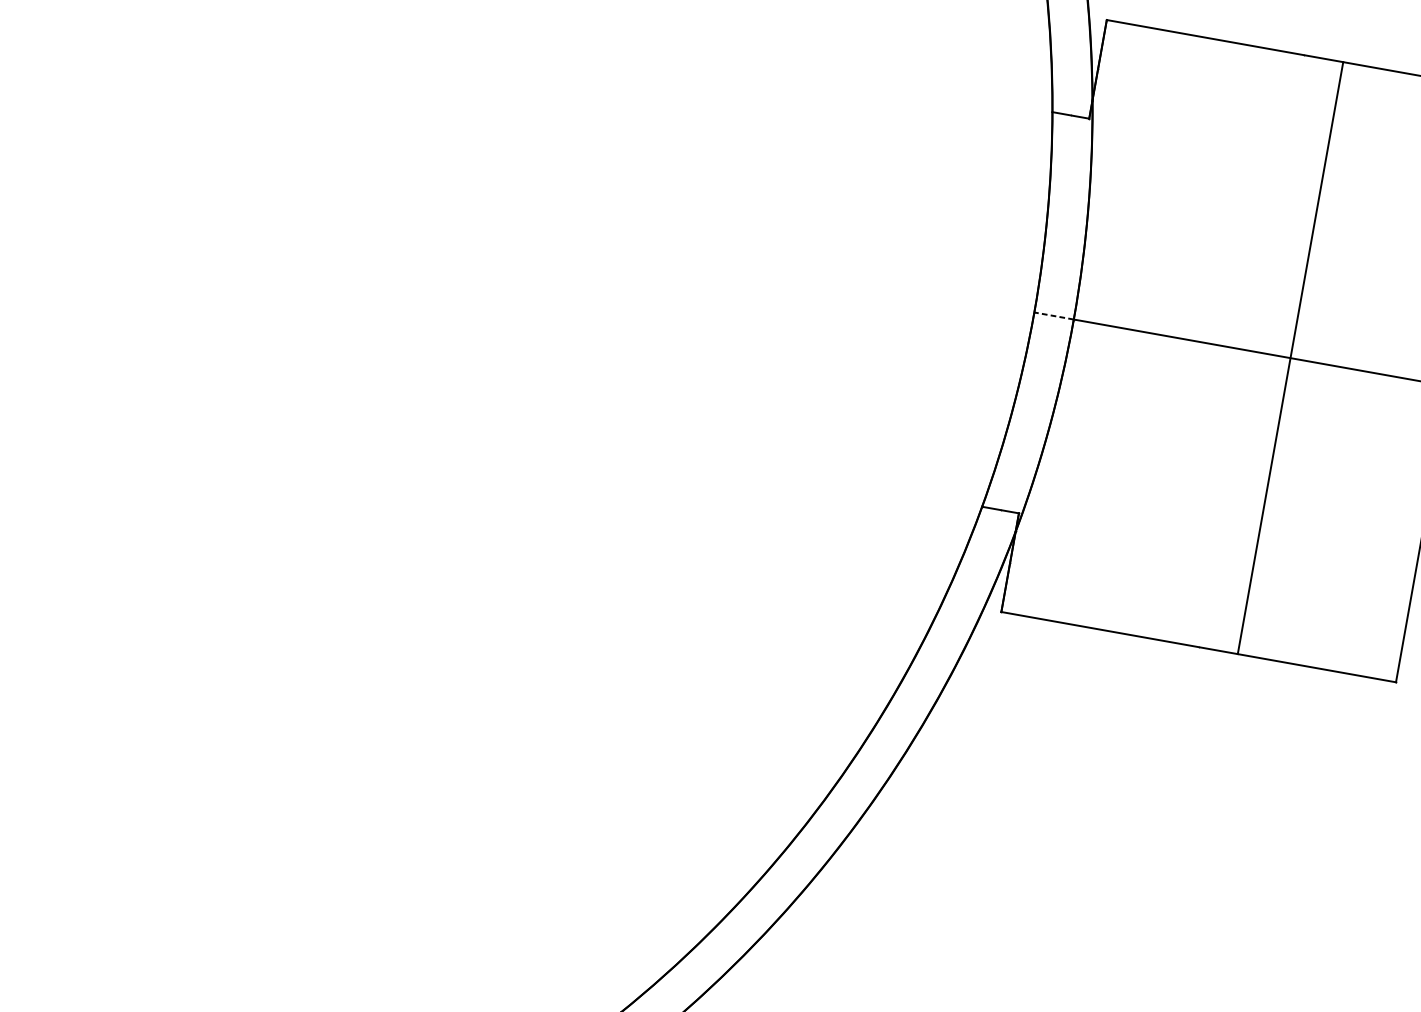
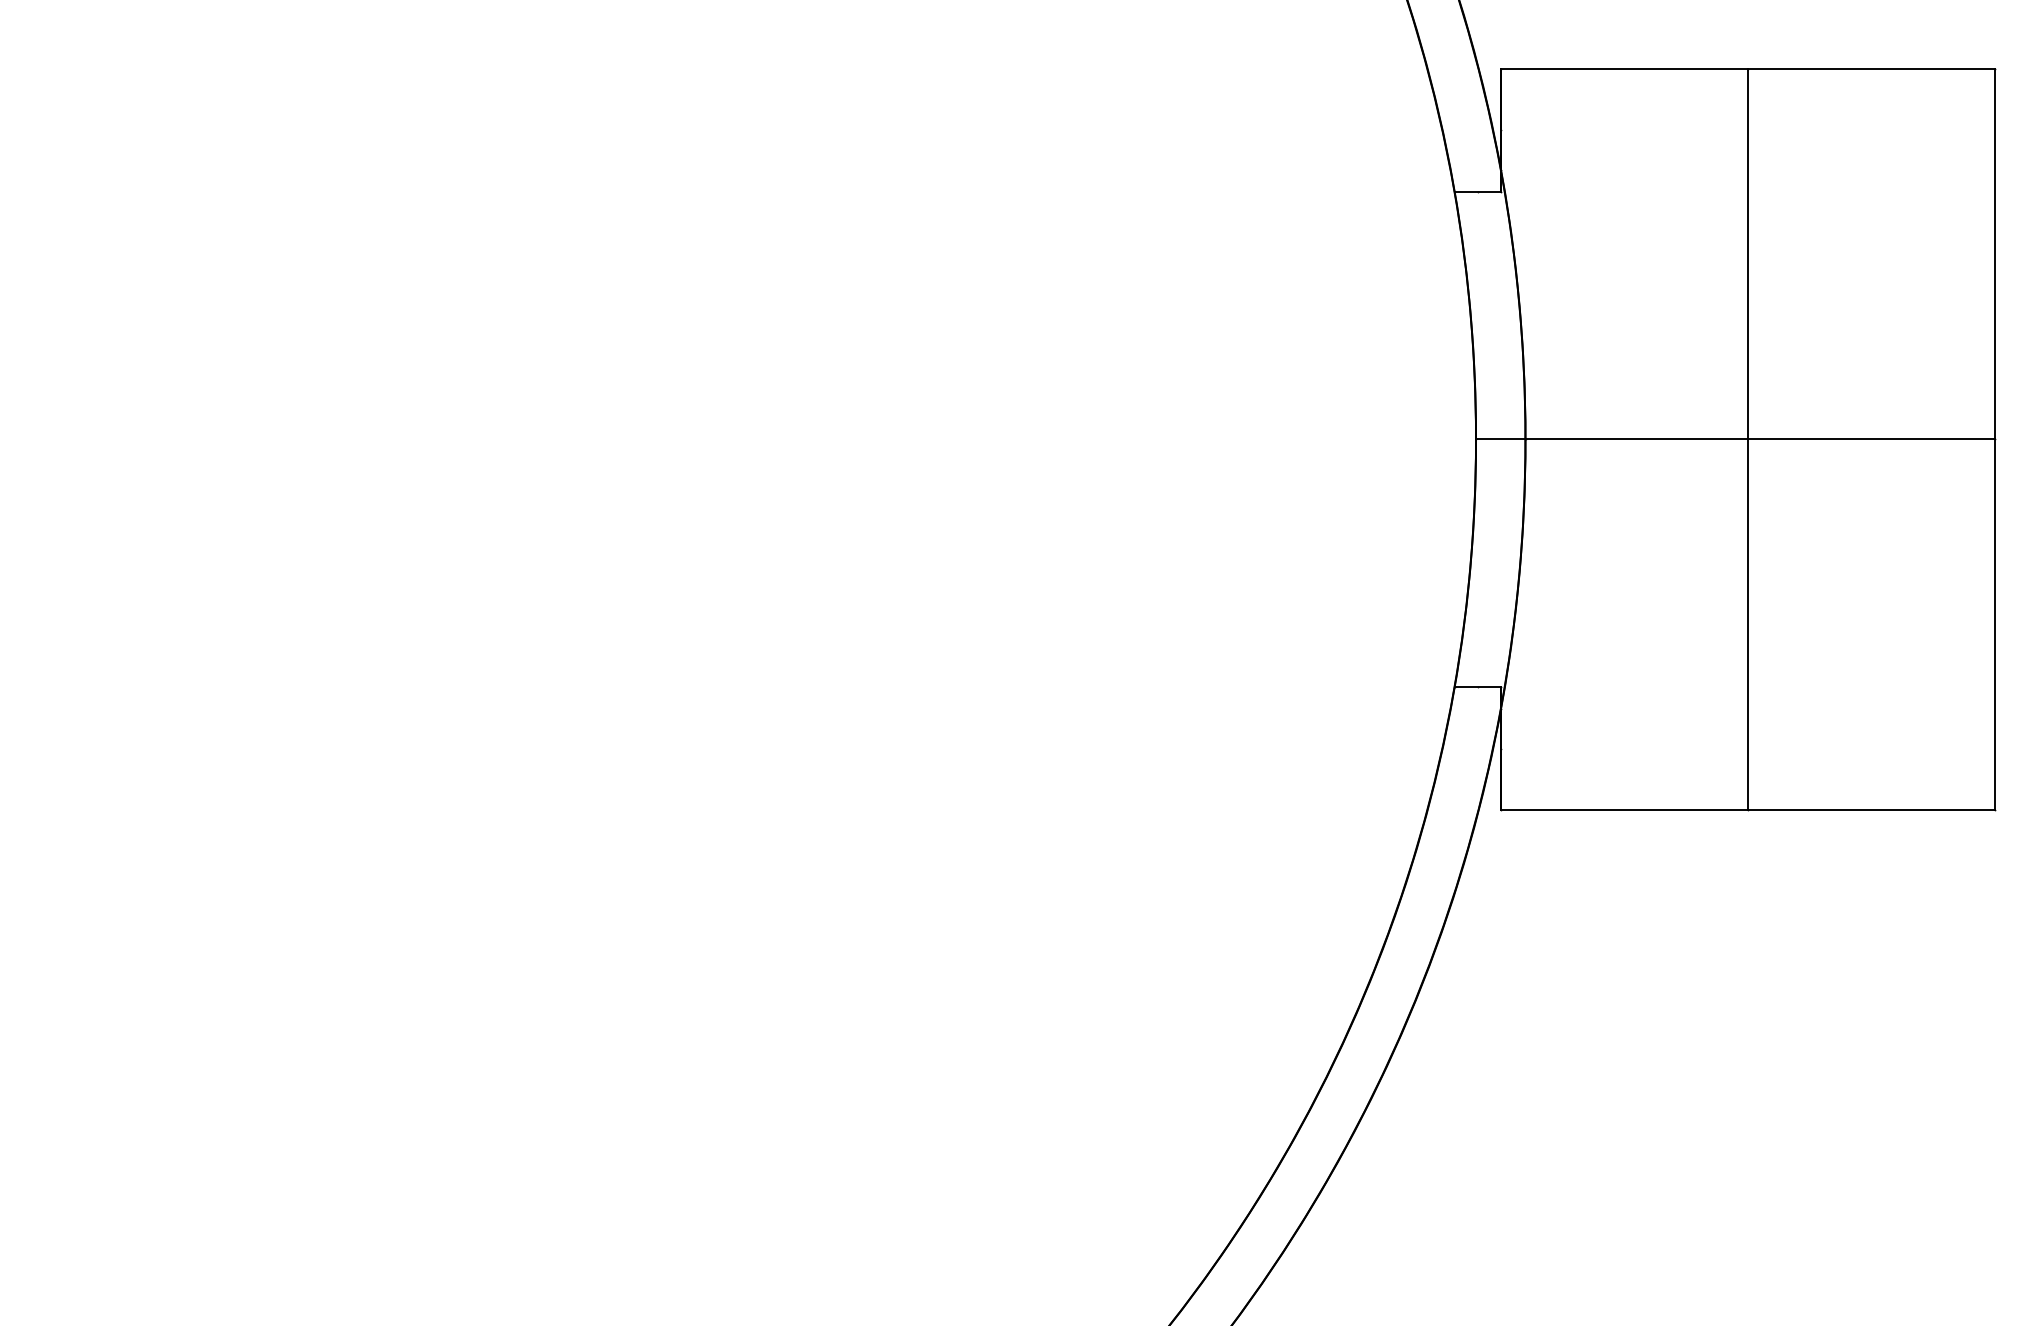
line: (1053, 315) -> (1500, 439), dashed -> solid
line: (1290, 358) -> (1747, 439), moved

